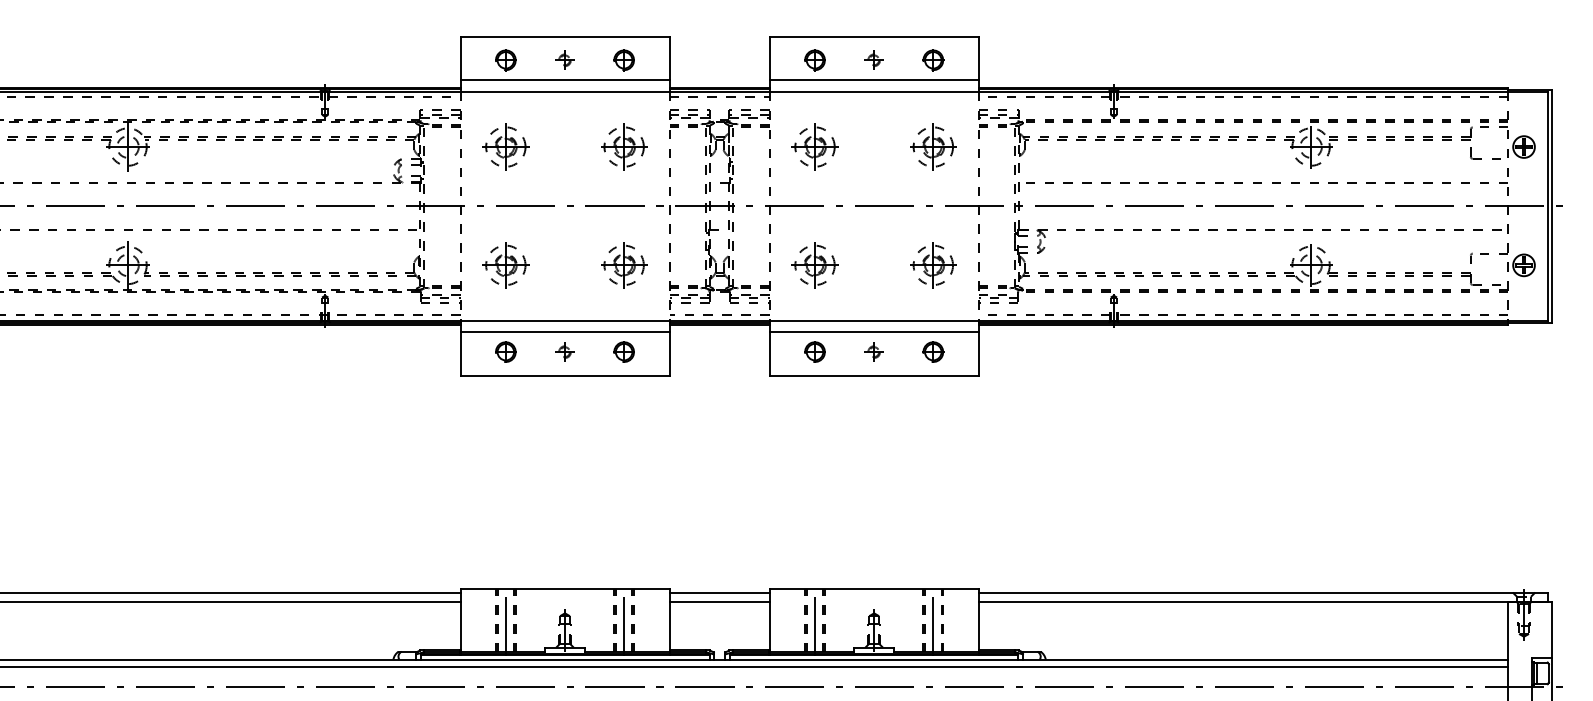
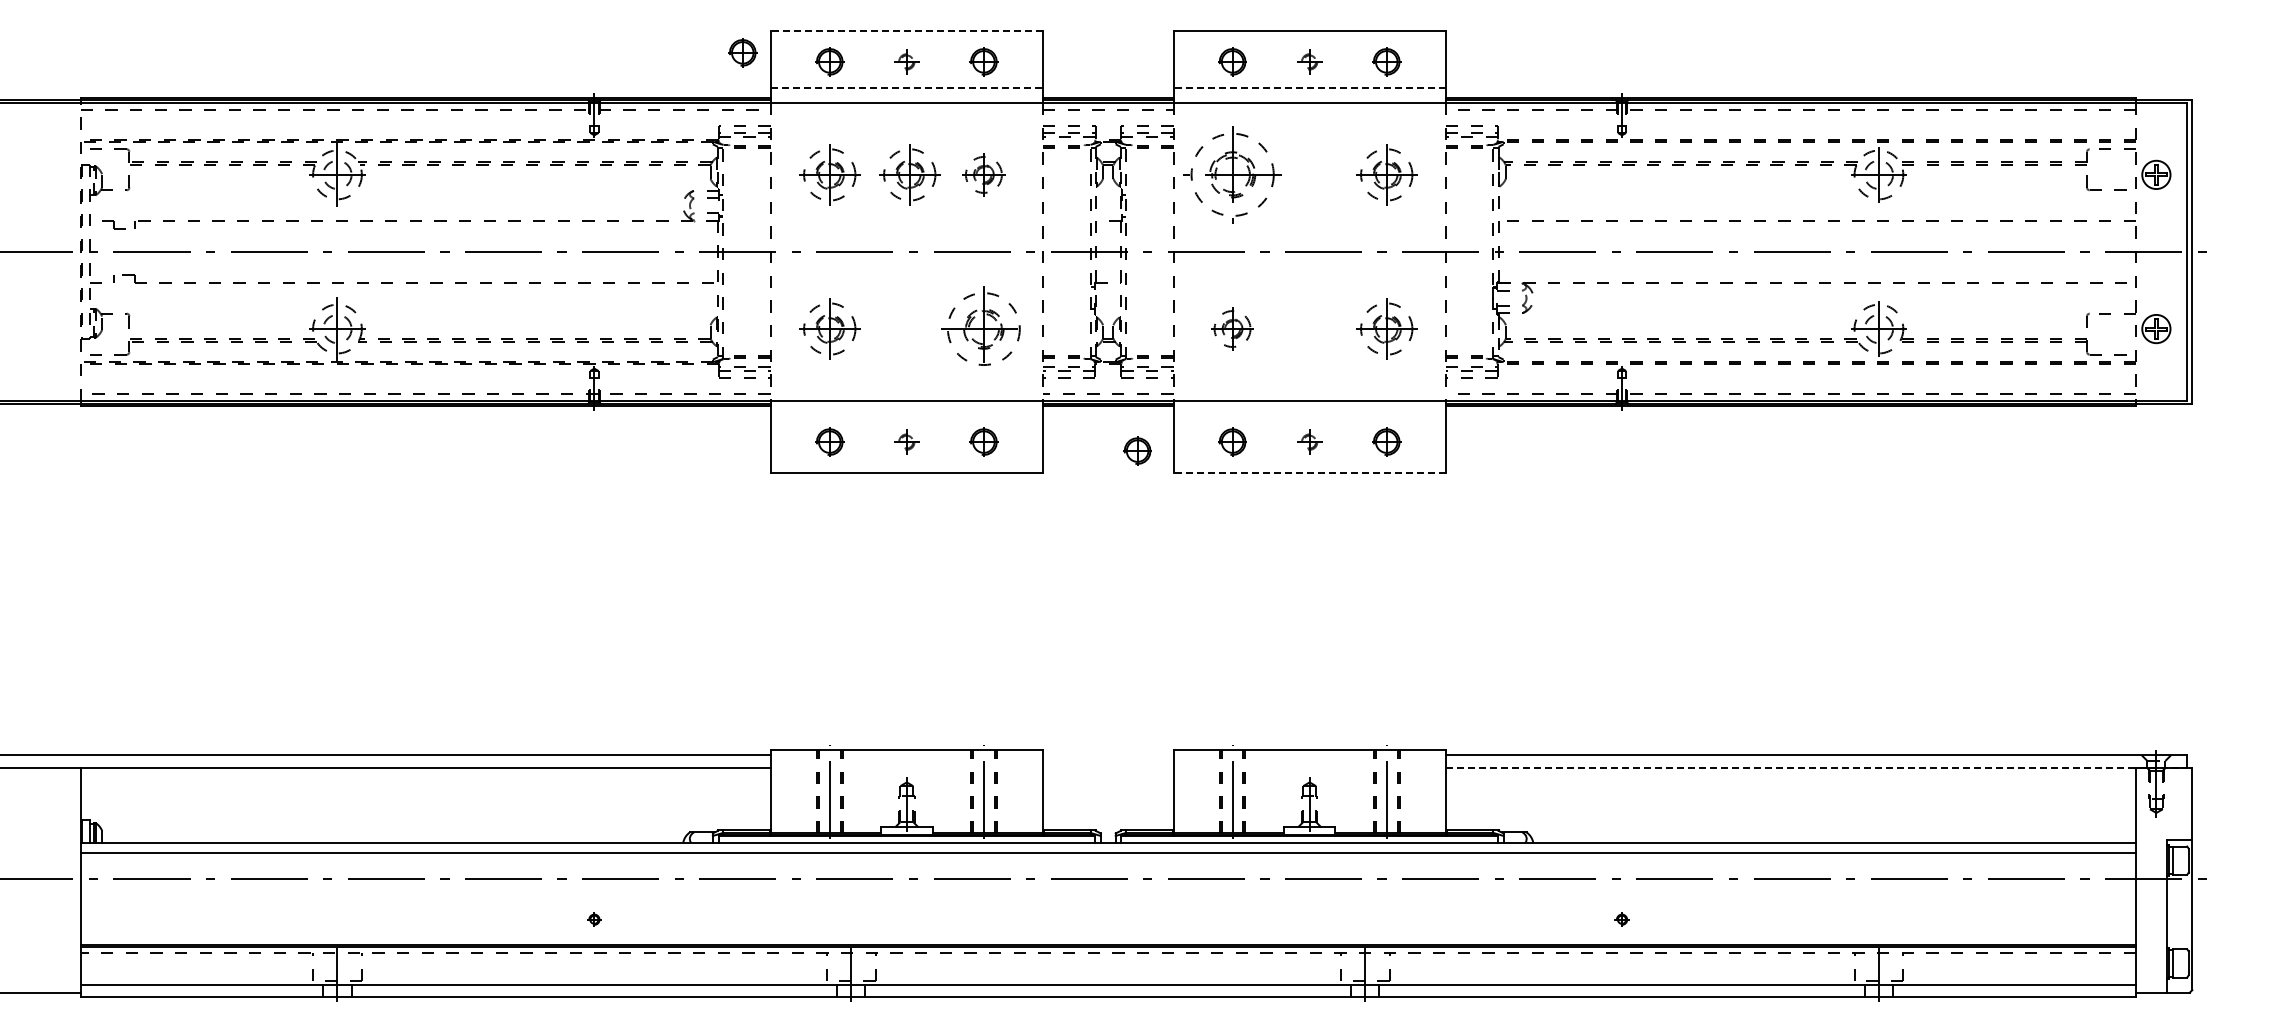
line: (564, 36) -> (906, 31), solid -> dashed
part: (438, 53) -> (742, 52), added
line: (565, 79) -> (907, 87), solid -> dashed
line: (874, 79) -> (1309, 87), solid -> dashed
part: (567, 146) -> (909, 174), added
part: (623, 146) -> (983, 174), size x0.7
part: (814, 146) -> (1232, 174), size x1.6
part: (623, 264) -> (983, 328), size x1.4
part: (814, 264) -> (1232, 328), size x0.7
line: (564, 332) -> (906, 416), removed
line: (874, 332) -> (1309, 416), removed
part: (742, 358) -> (1137, 450), added
line: (874, 375) -> (1309, 472), solid -> dashed
line: (719, 592) -> (1108, 755), removed
line: (719, 602) -> (1108, 768), removed
line: (1263, 602) -> (1816, 768), solid -> dashed

